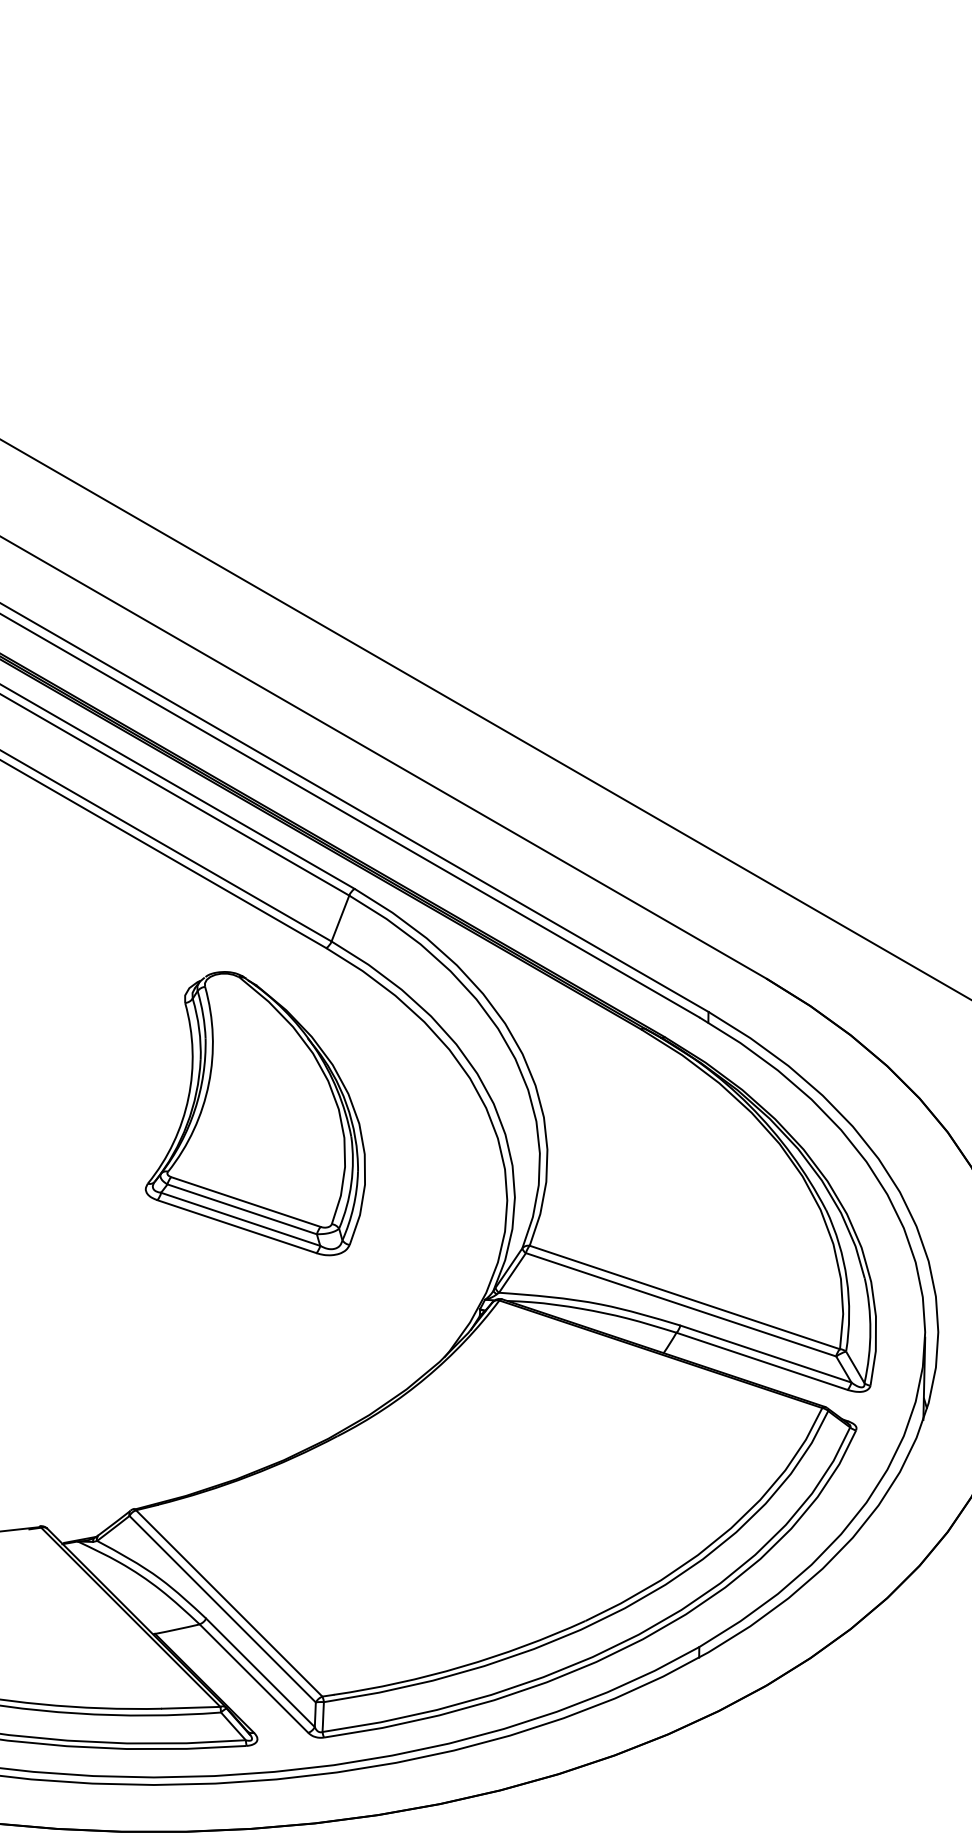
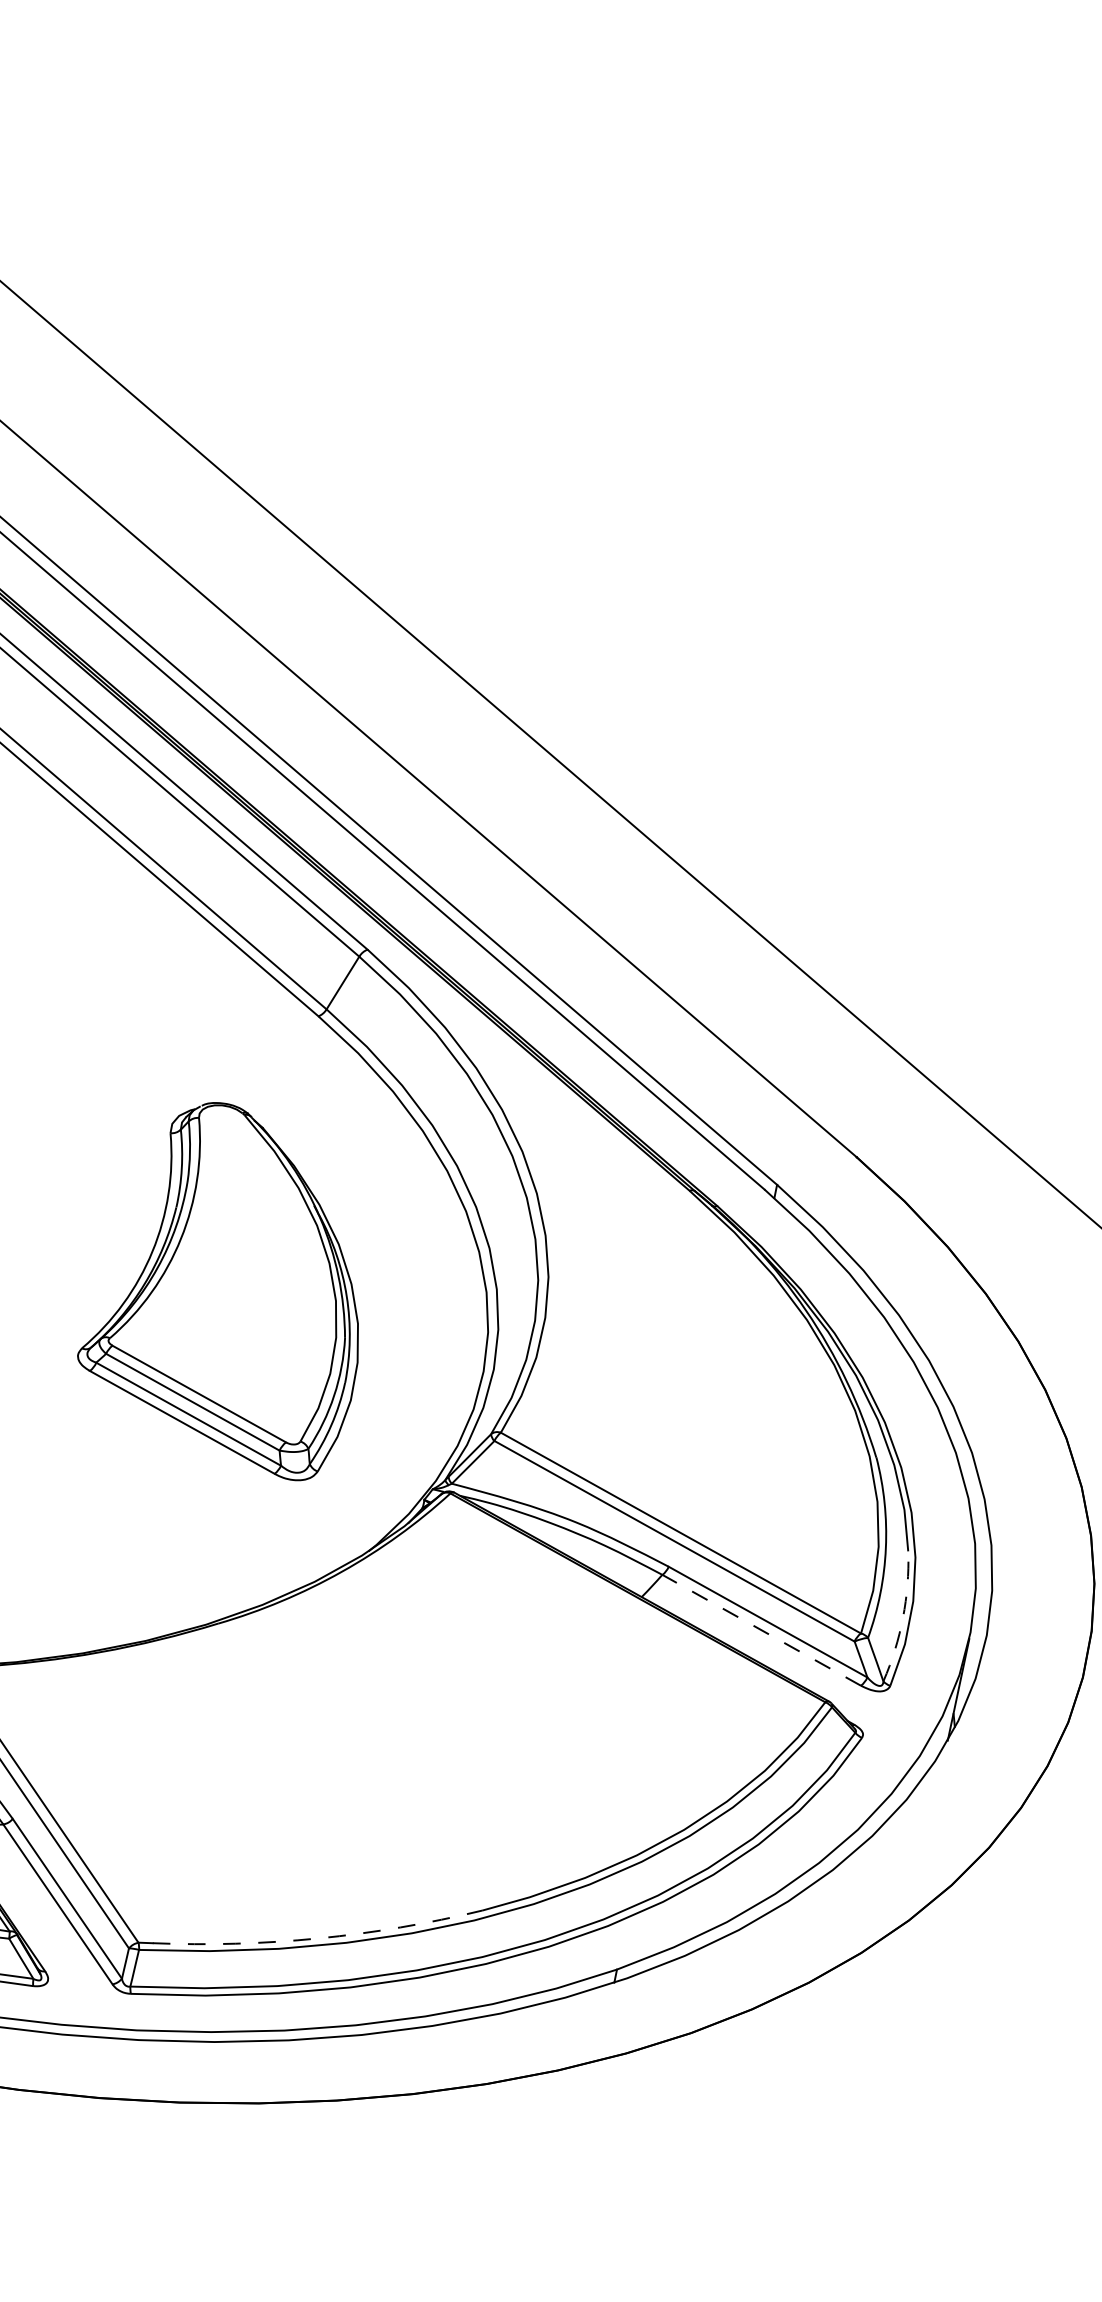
part: (254, 1113) -> (230, 1286), moved
arc: (870, 1330) -> (903, 1617), solid -> dashed
line: (761, 1361) -> (760, 1630), solid -> dashed
arc: (462, 1666) -> (319, 1938), solid -> dashed

